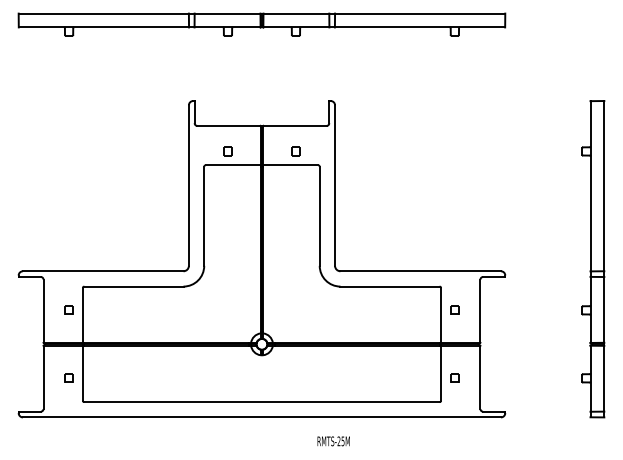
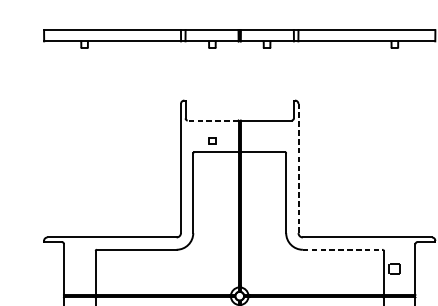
line: (228, 125) -> (212, 120), solid -> dashed
part: (295, 151) -> (266, 141), removed
line: (335, 185) -> (298, 168), solid -> dashed
line: (390, 286) -> (343, 249), solid -> dashed
part: (68, 309) -> (84, 268), removed
part: (454, 309) -> (394, 268), size x1.6

